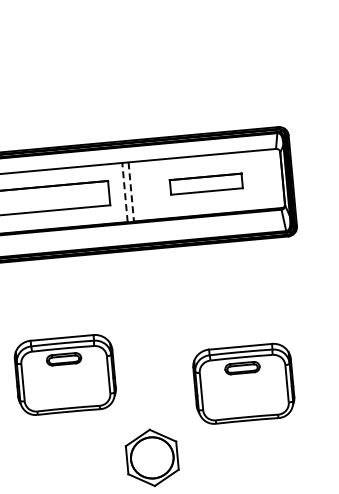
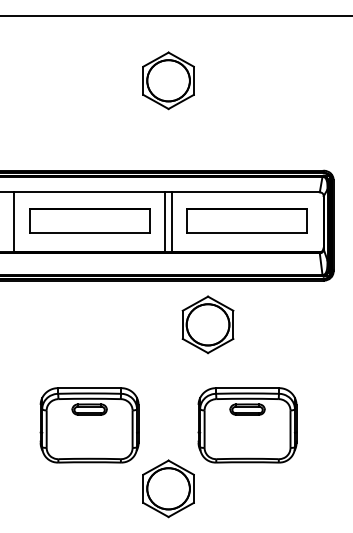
part: (115, 51) -> (168, 80), added
part: (205, 183) -> (246, 220), size x1.67
line: (125, 192) -> (165, 222), dashed -> solid
line: (131, 192) -> (171, 222), dashed -> solid
part: (176, 290) -> (207, 324), added
part: (65, 375) -> (89, 425), moved
part: (243, 383) -> (247, 425), moved

